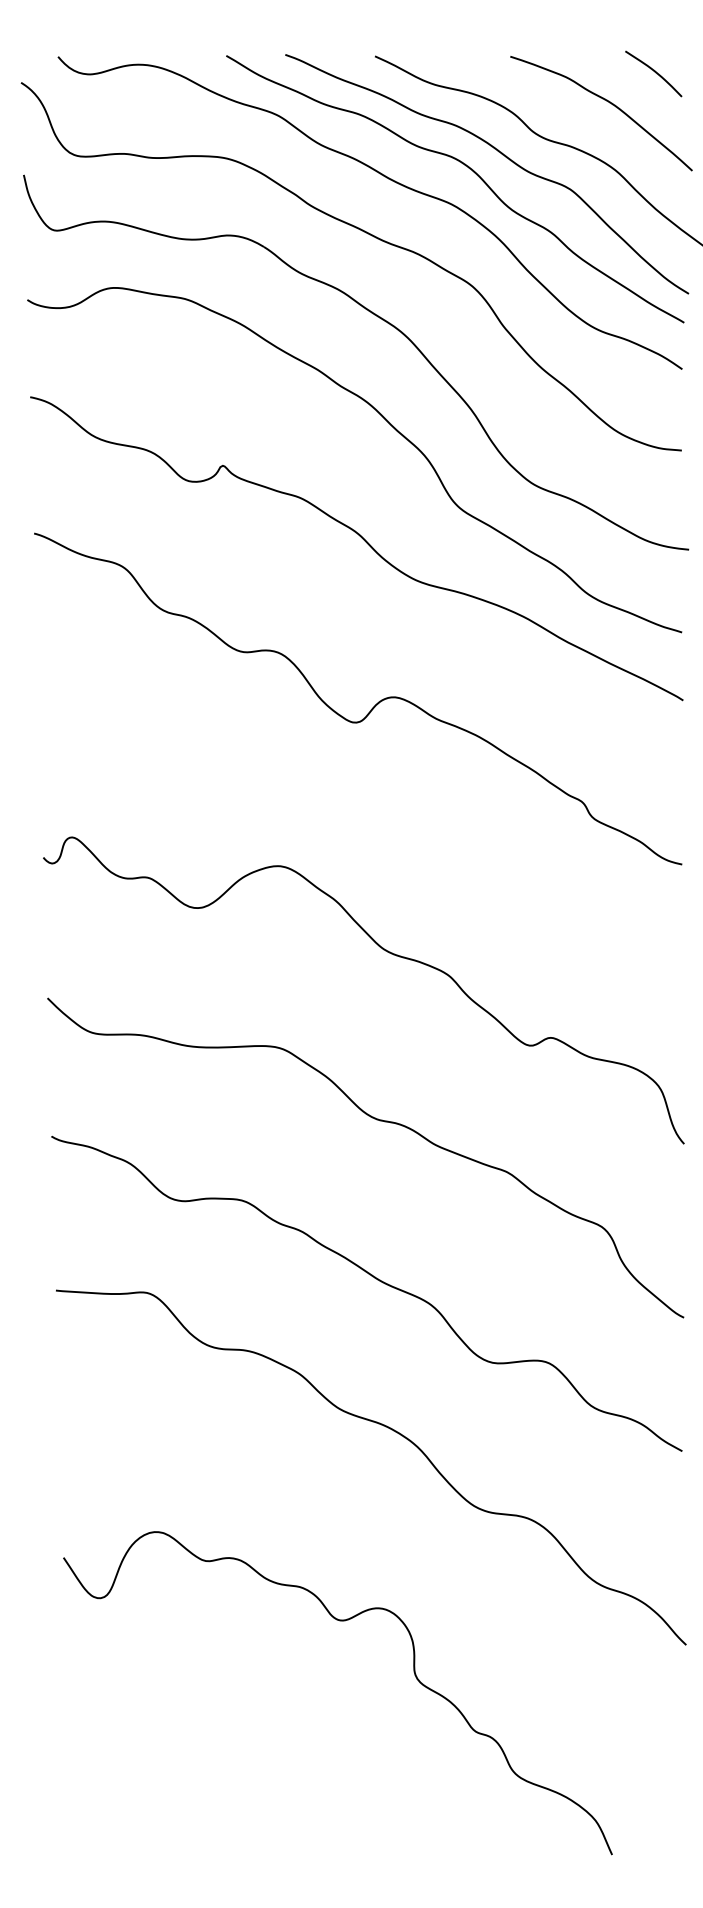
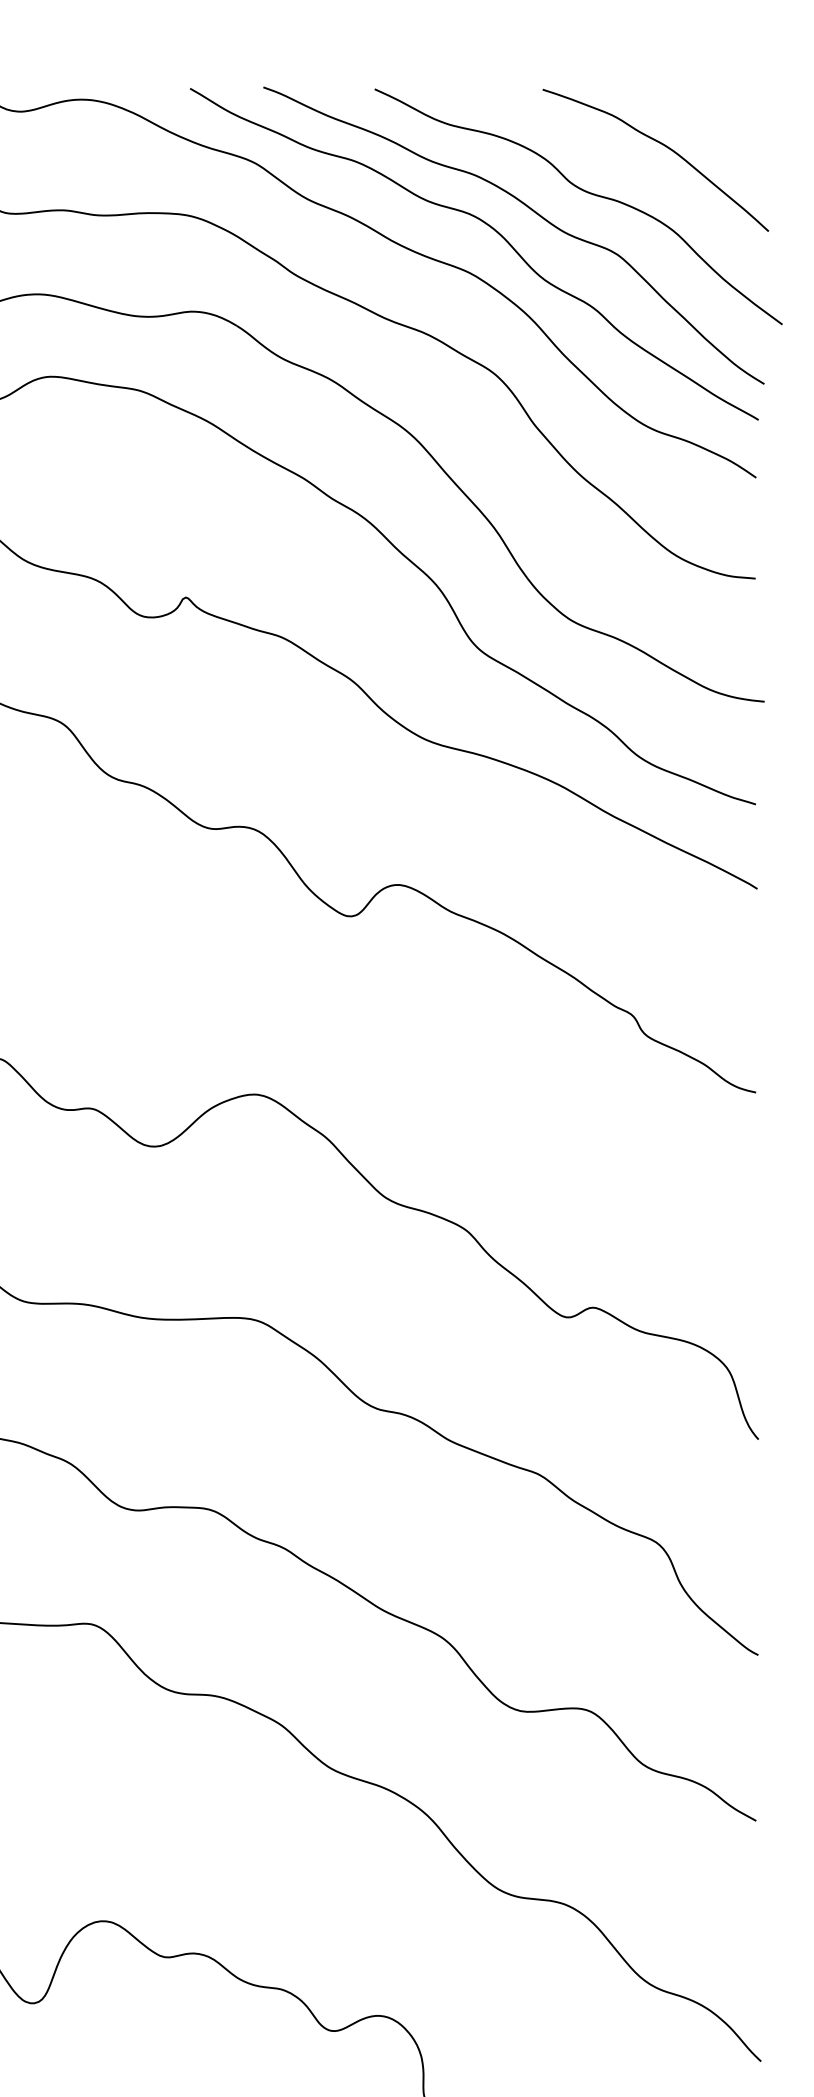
curve: (654, 72) -> (721, 109), removed

